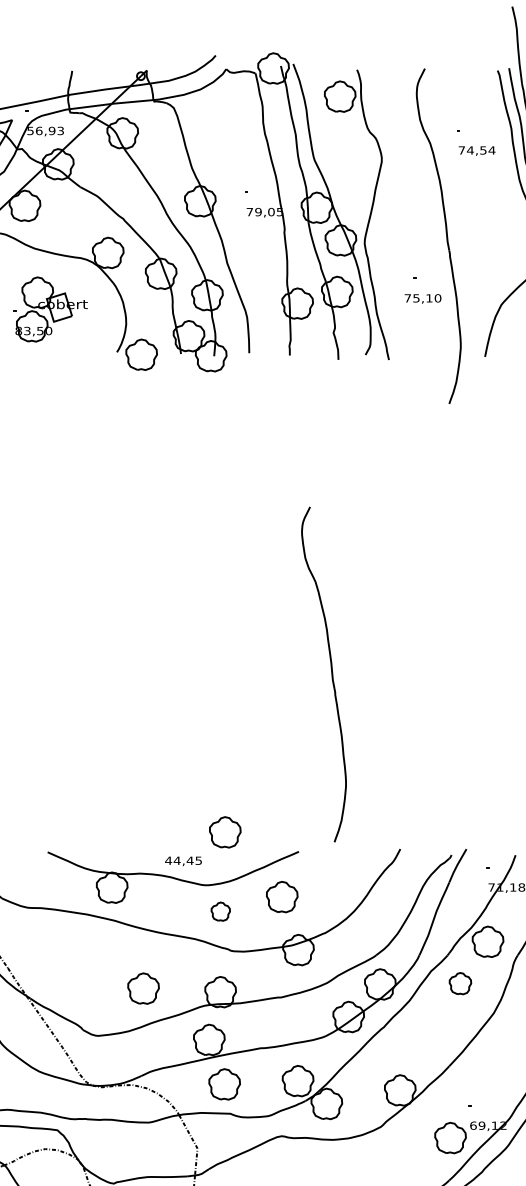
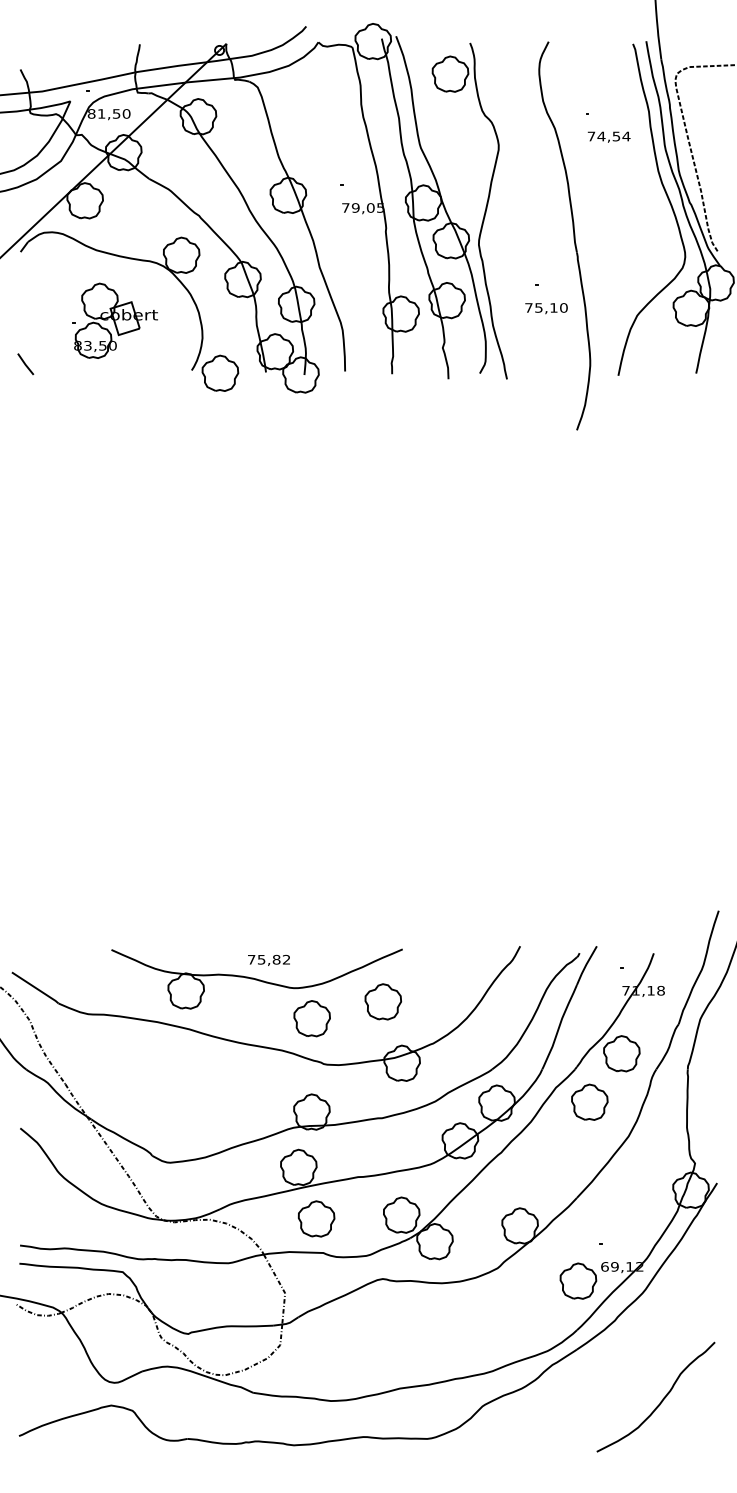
text: (45, 130) -> (108, 113), 56,93 -> 81,50
part: (331, 674) -> (440, 743), removed
part: (225, 832) -> (317, 926), removed
text: (183, 860) -> (268, 959), 44,45 -> 75,82
part: (220, 911) -> (311, 1018), size x1.67
part: (460, 983) -> (589, 1101), size x1.43
part: (143, 988) -> (222, 1107), removed

